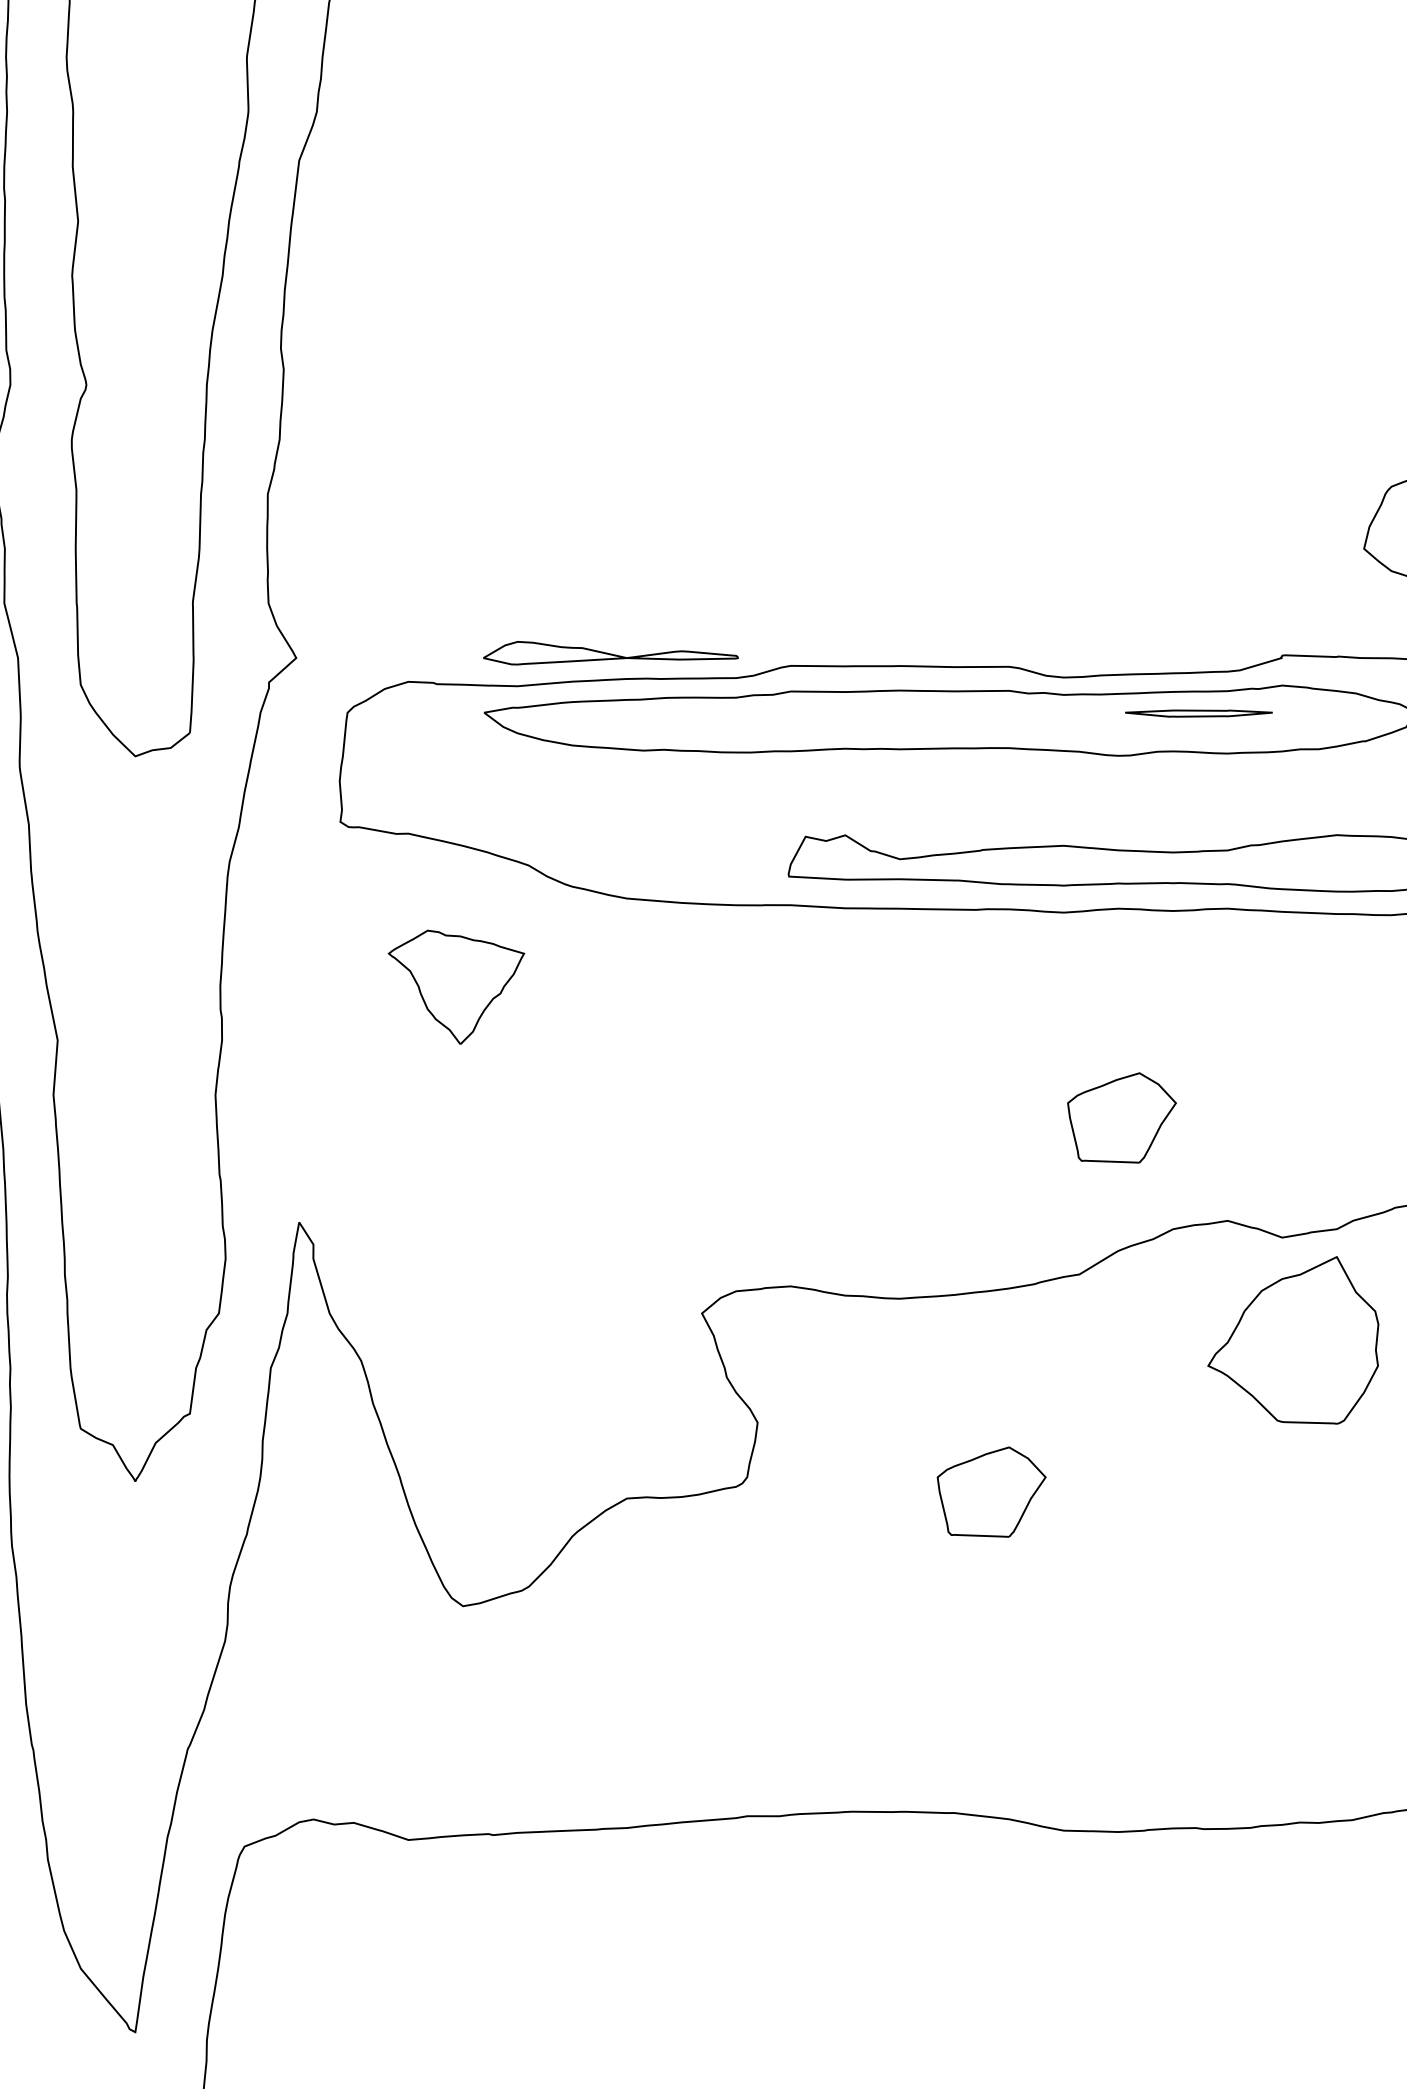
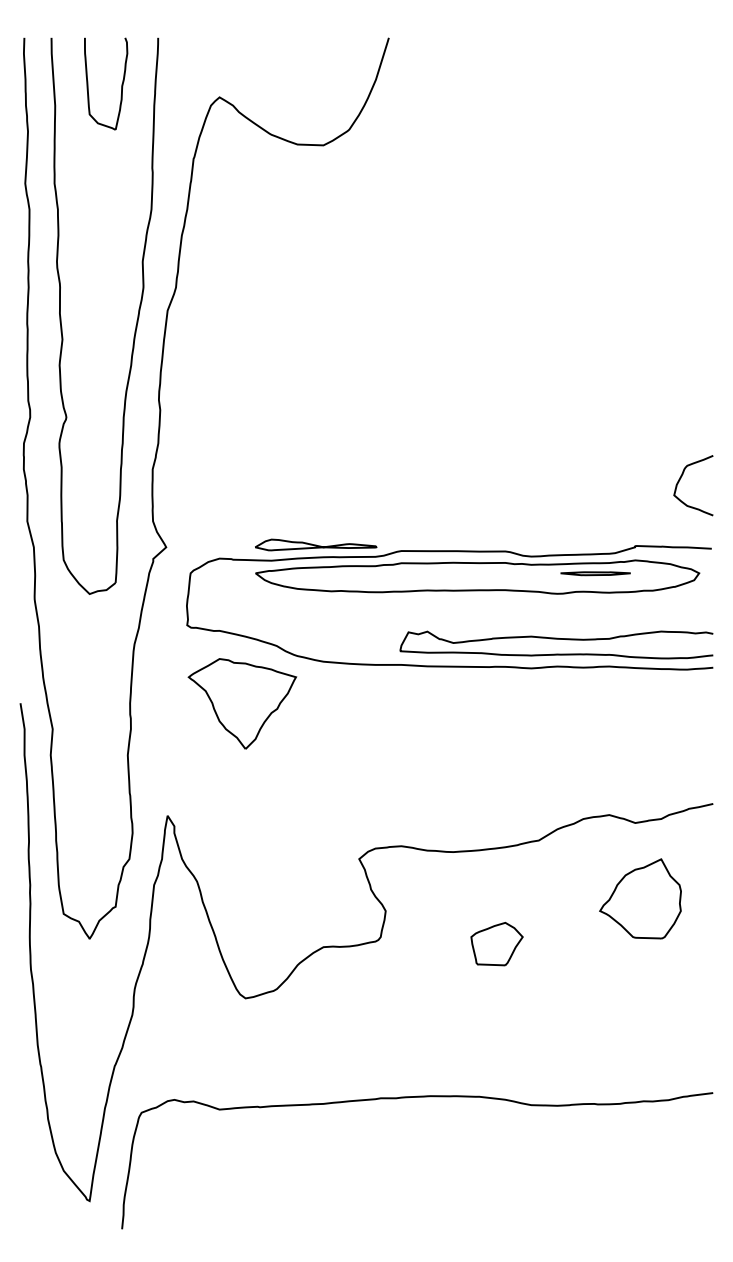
part: (456, 986) -> (242, 703), size x1.67
part: (1120, 1118) -> (558, 766), removed
part: (1293, 1339) -> (640, 898), moved

